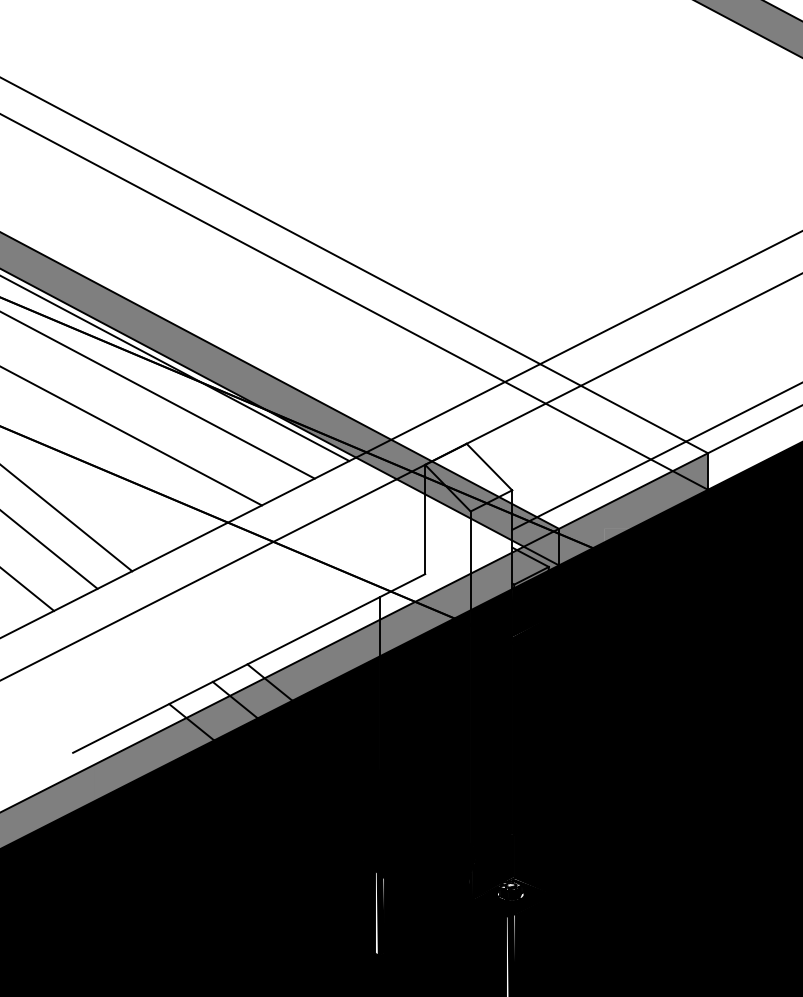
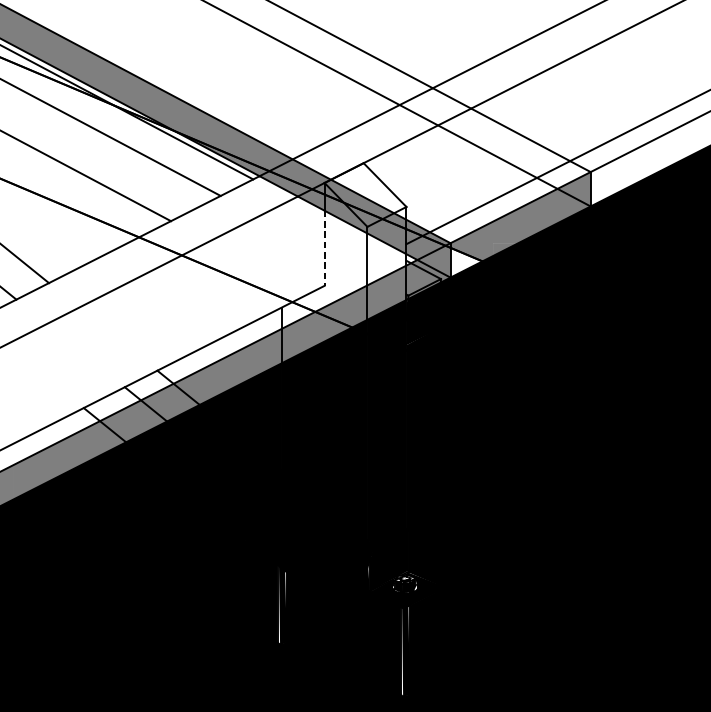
line: (425, 534) -> (324, 248), solid -> dashed
fill: (576, 549) -> (466, 262), removed

